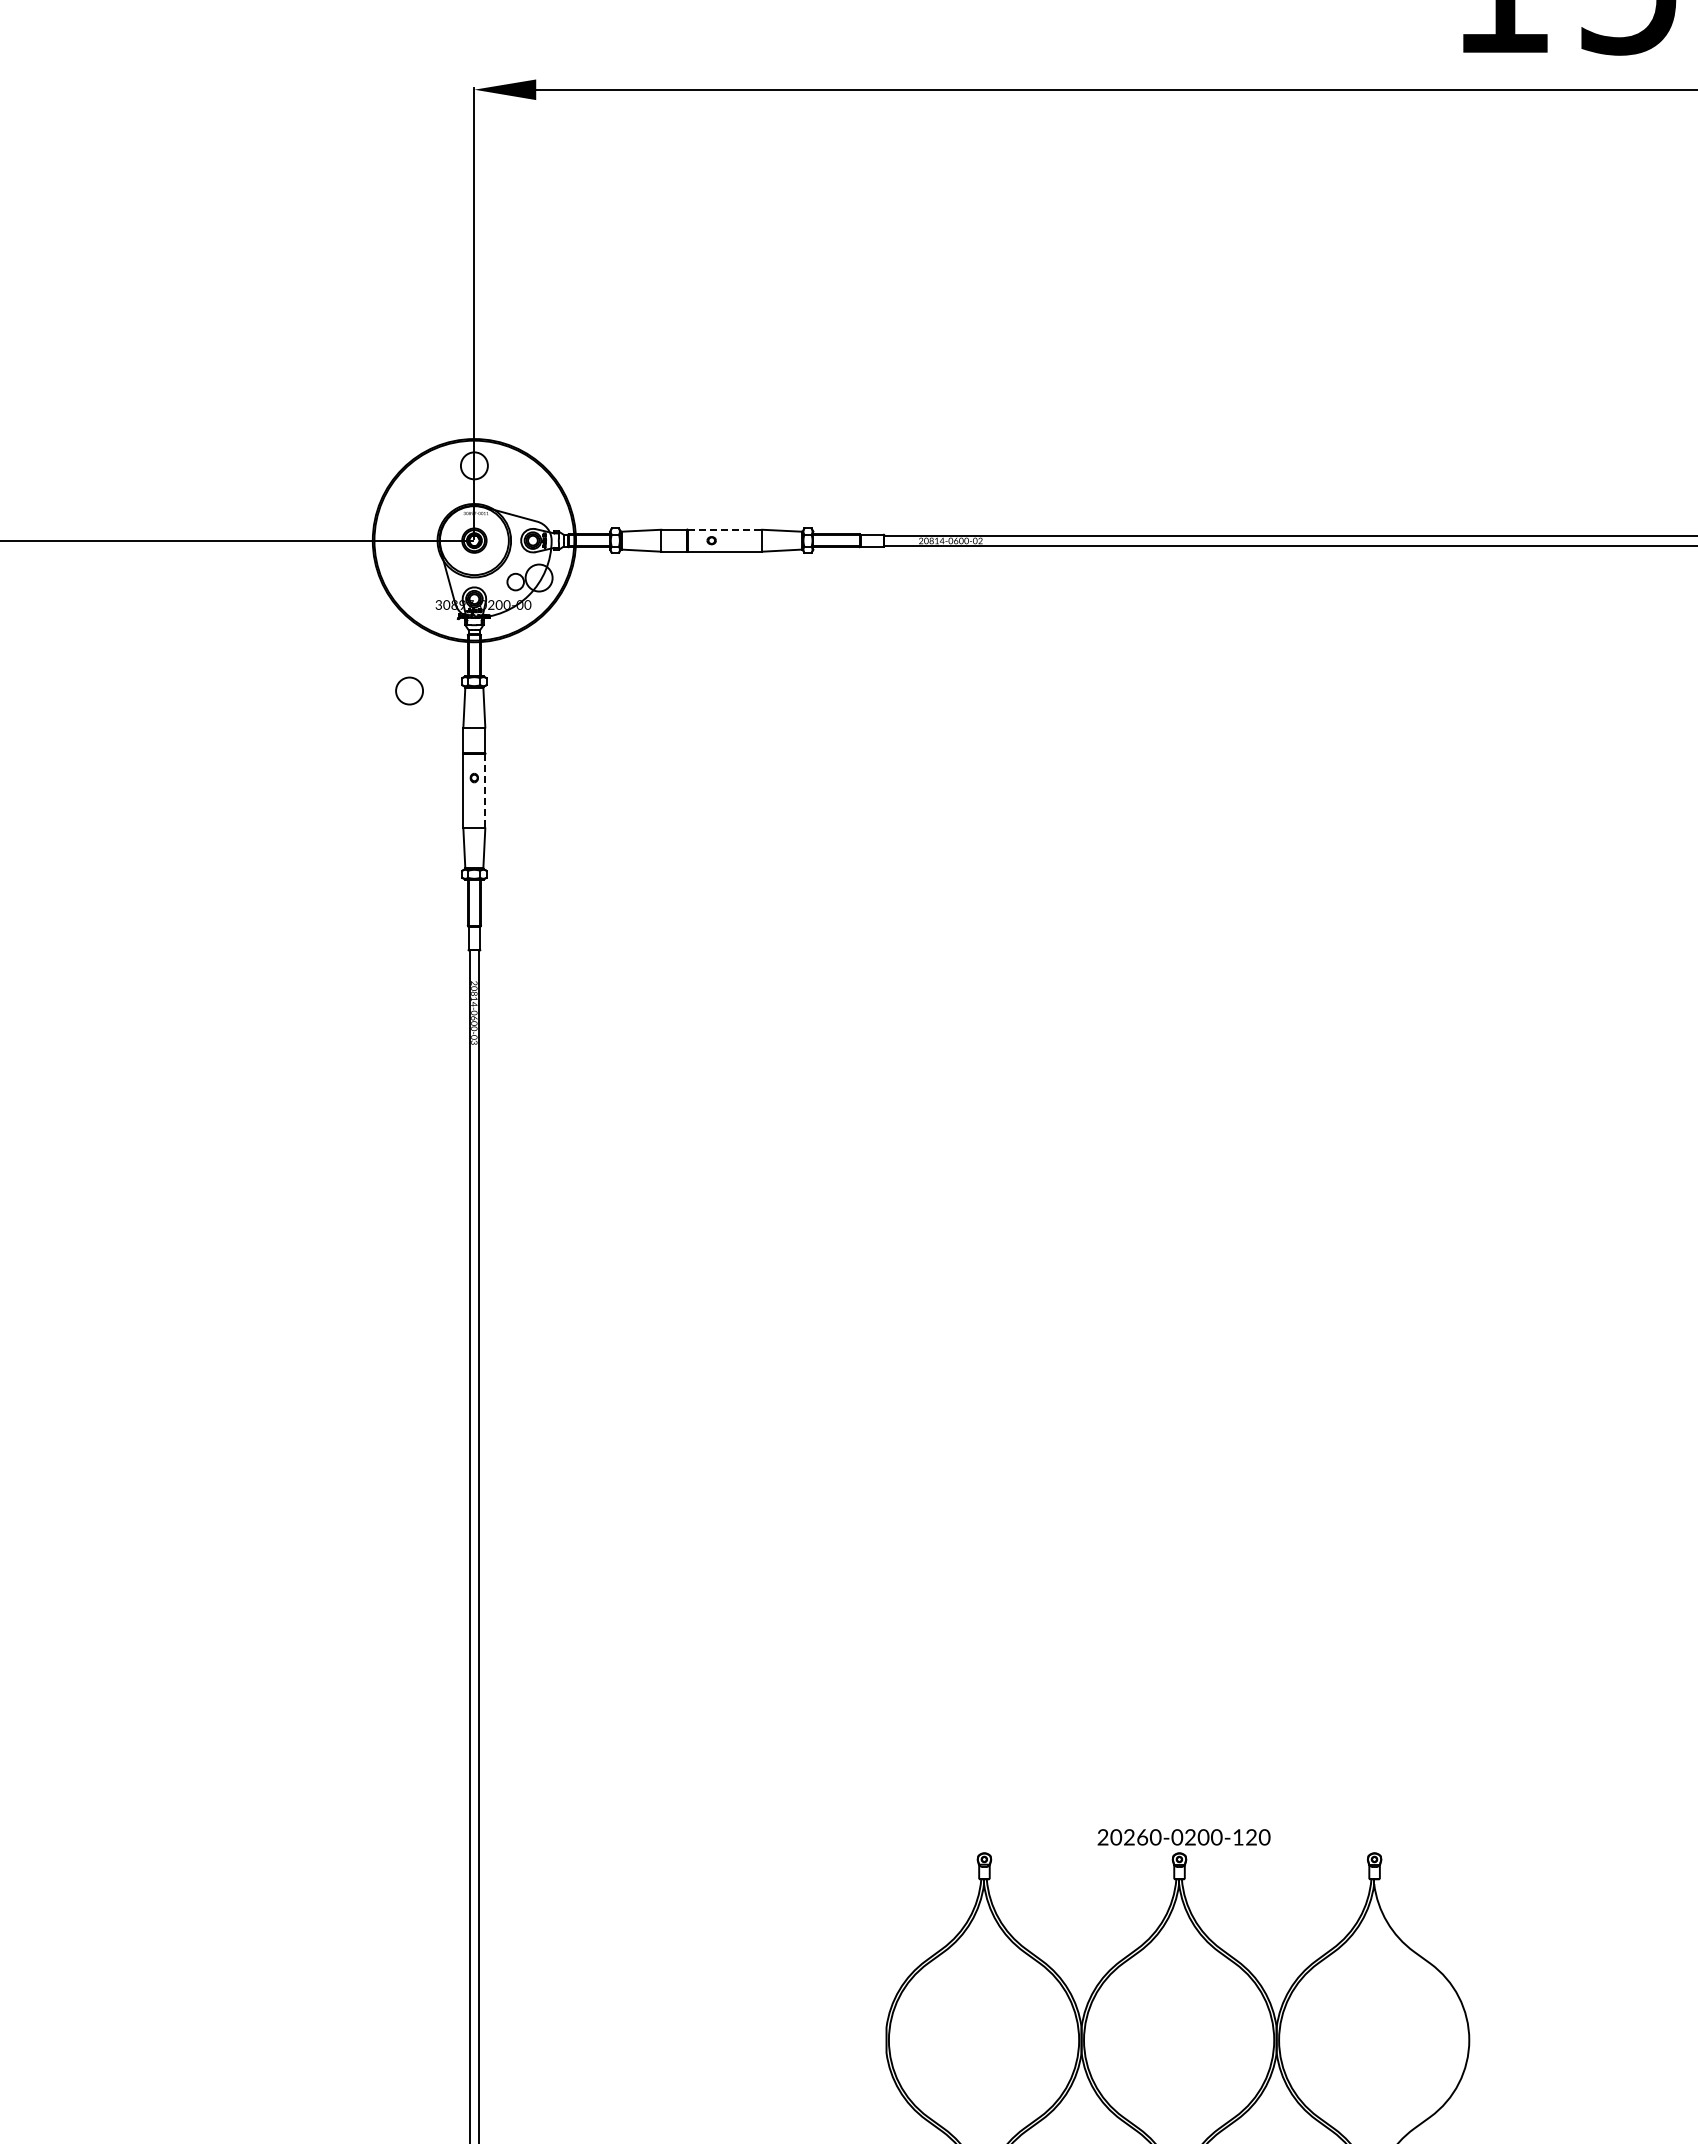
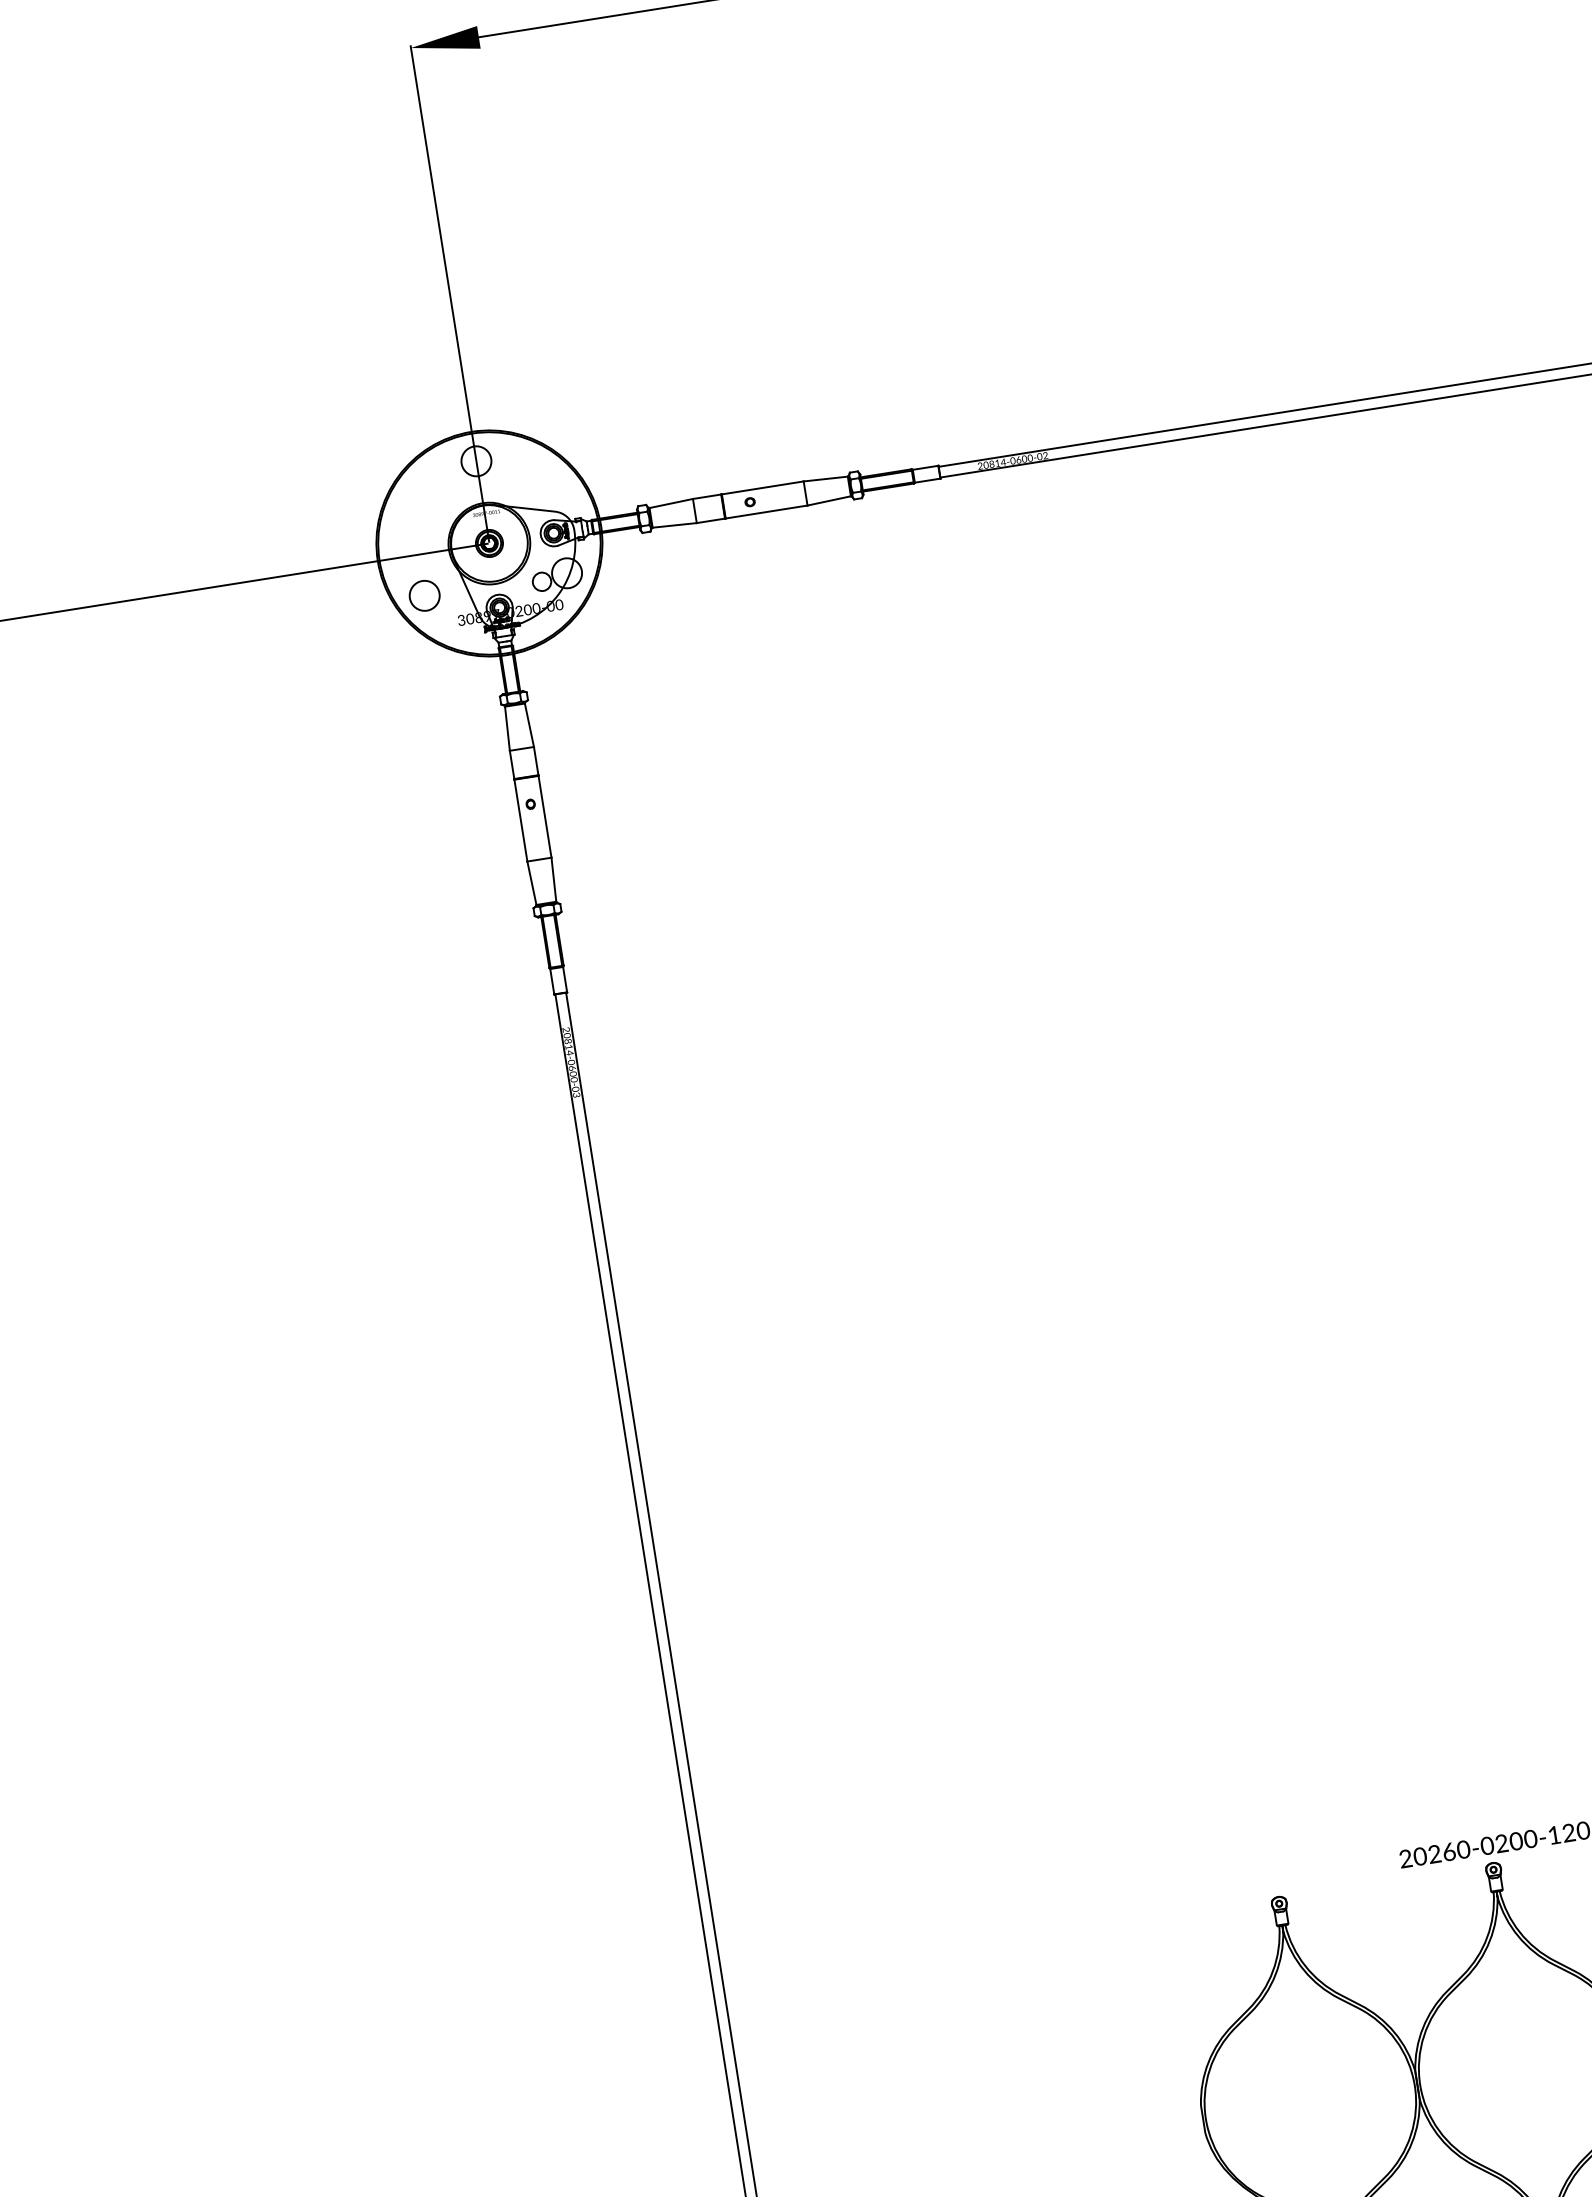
line: (725, 529) -> (763, 487), dashed -> solid
circle: (409, 690) -> (424, 595), moved
line: (485, 791) -> (545, 817), dashed -> solid

